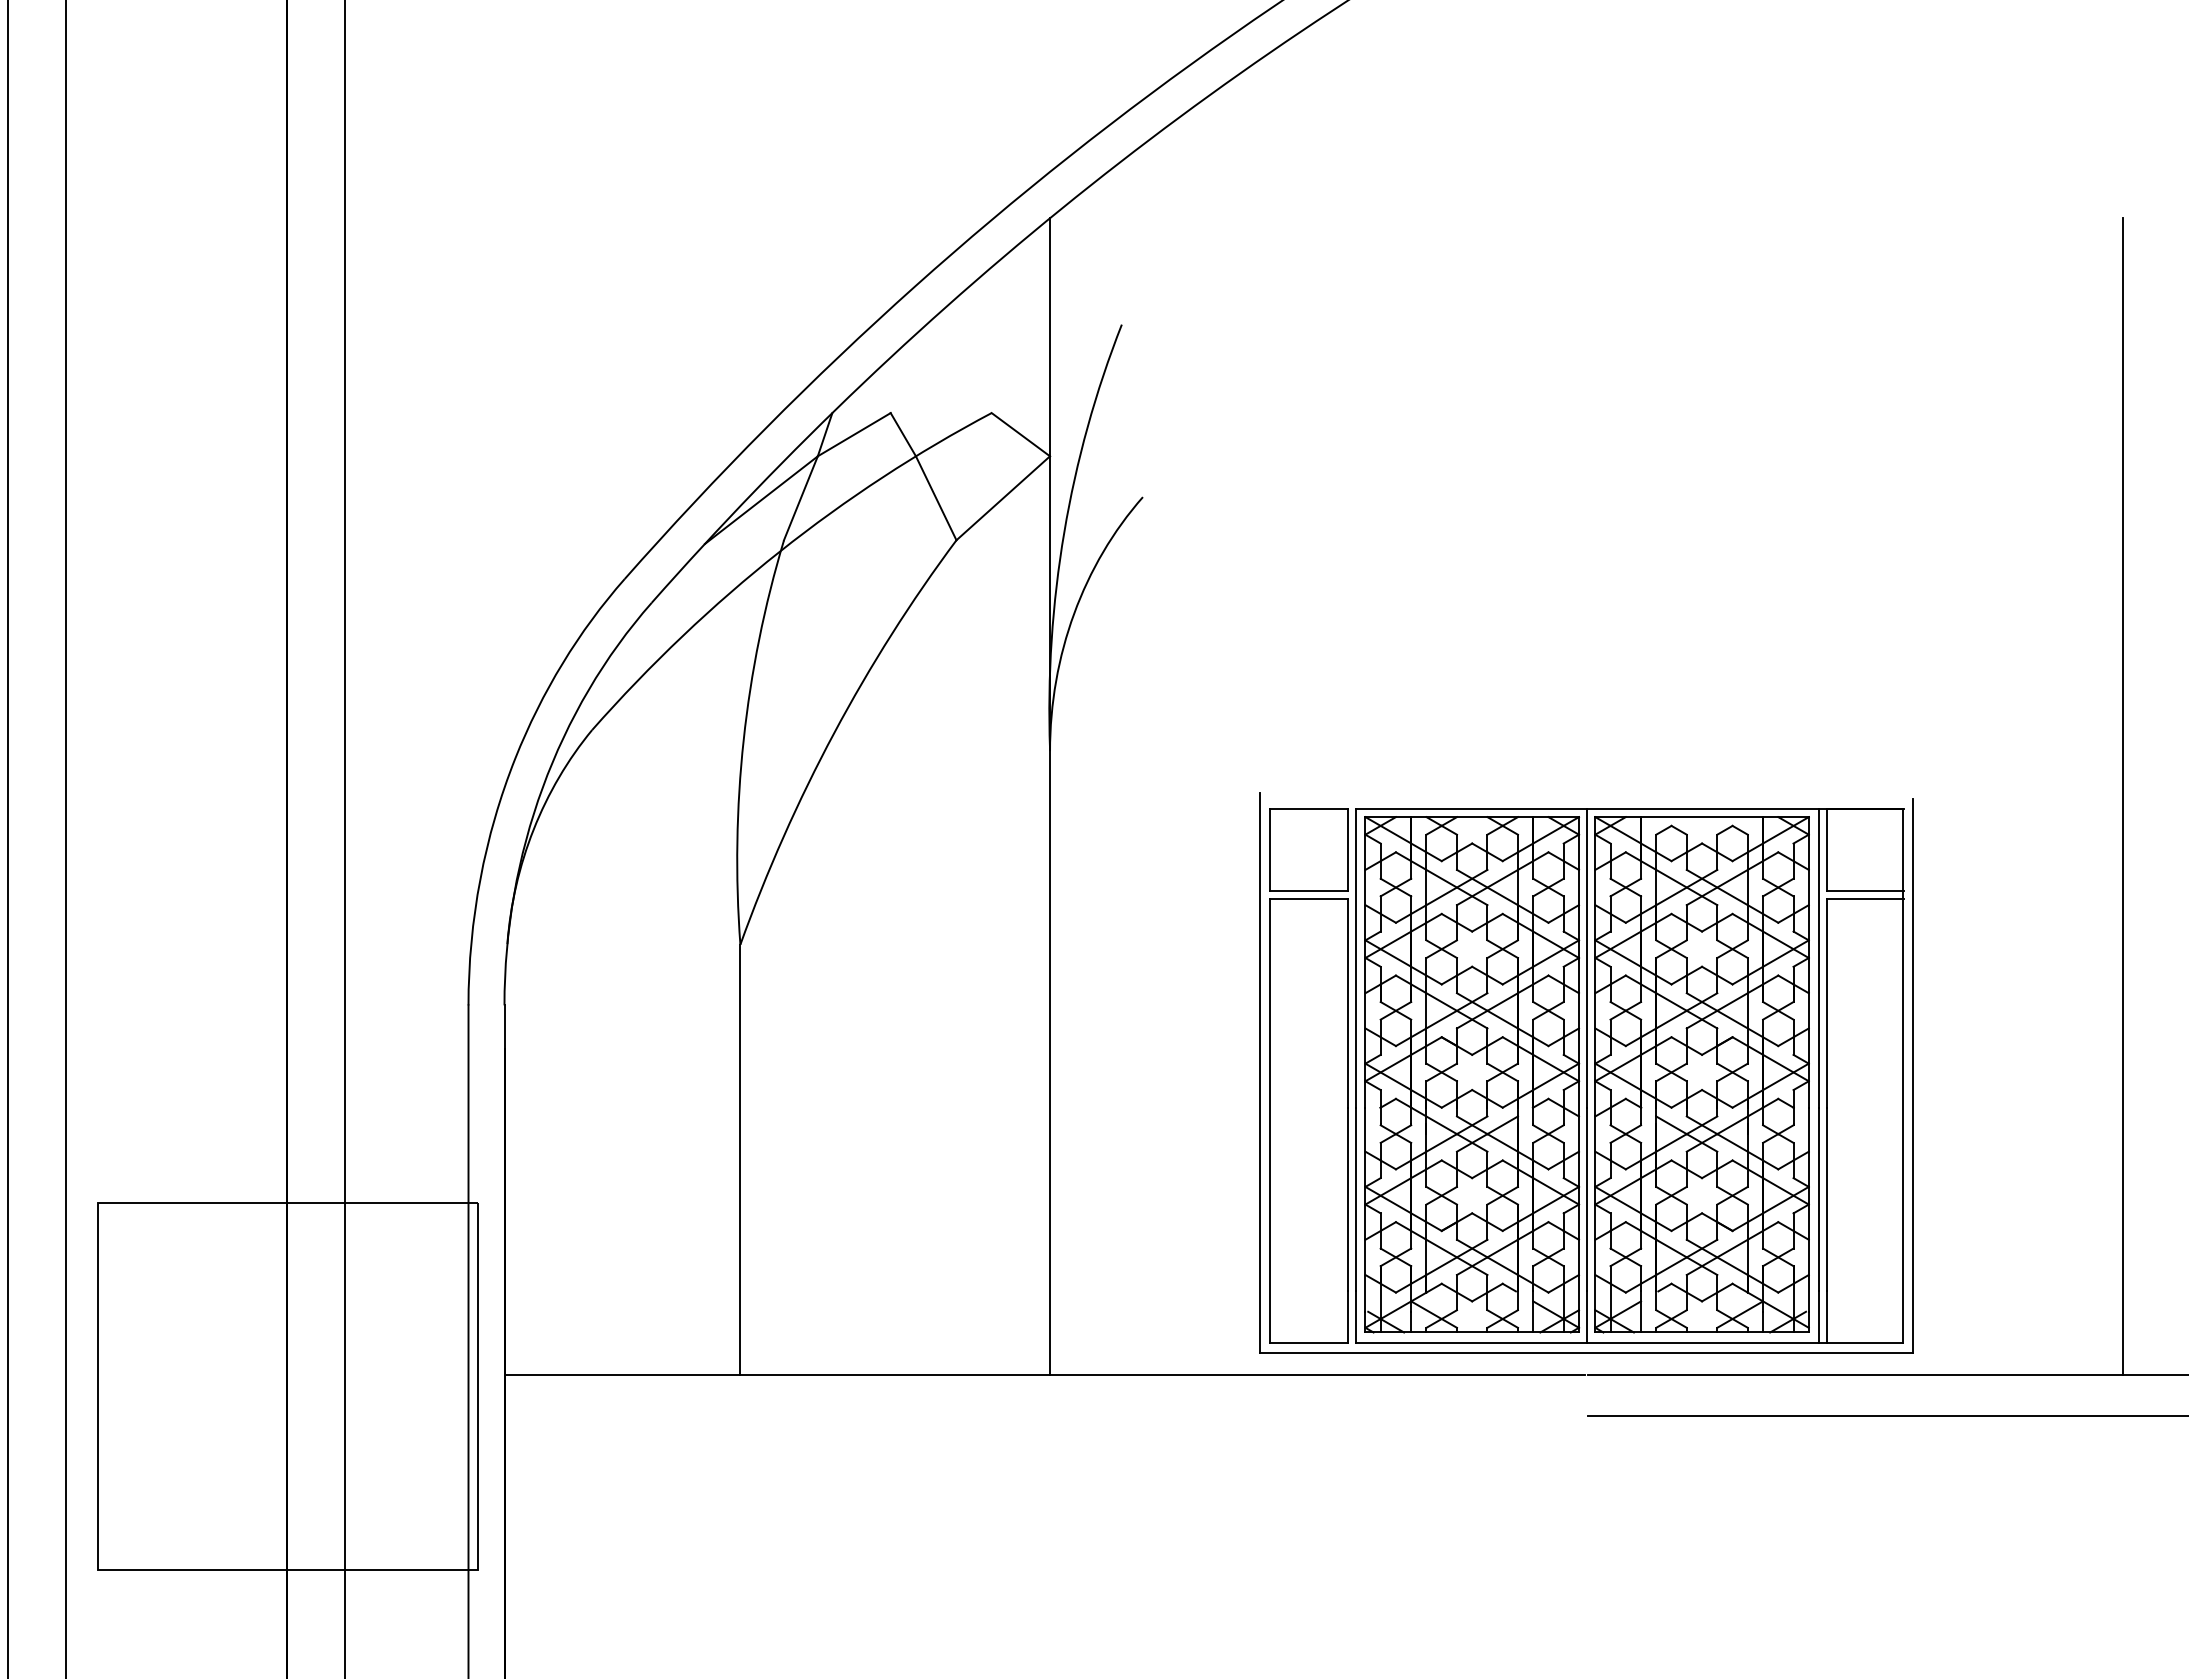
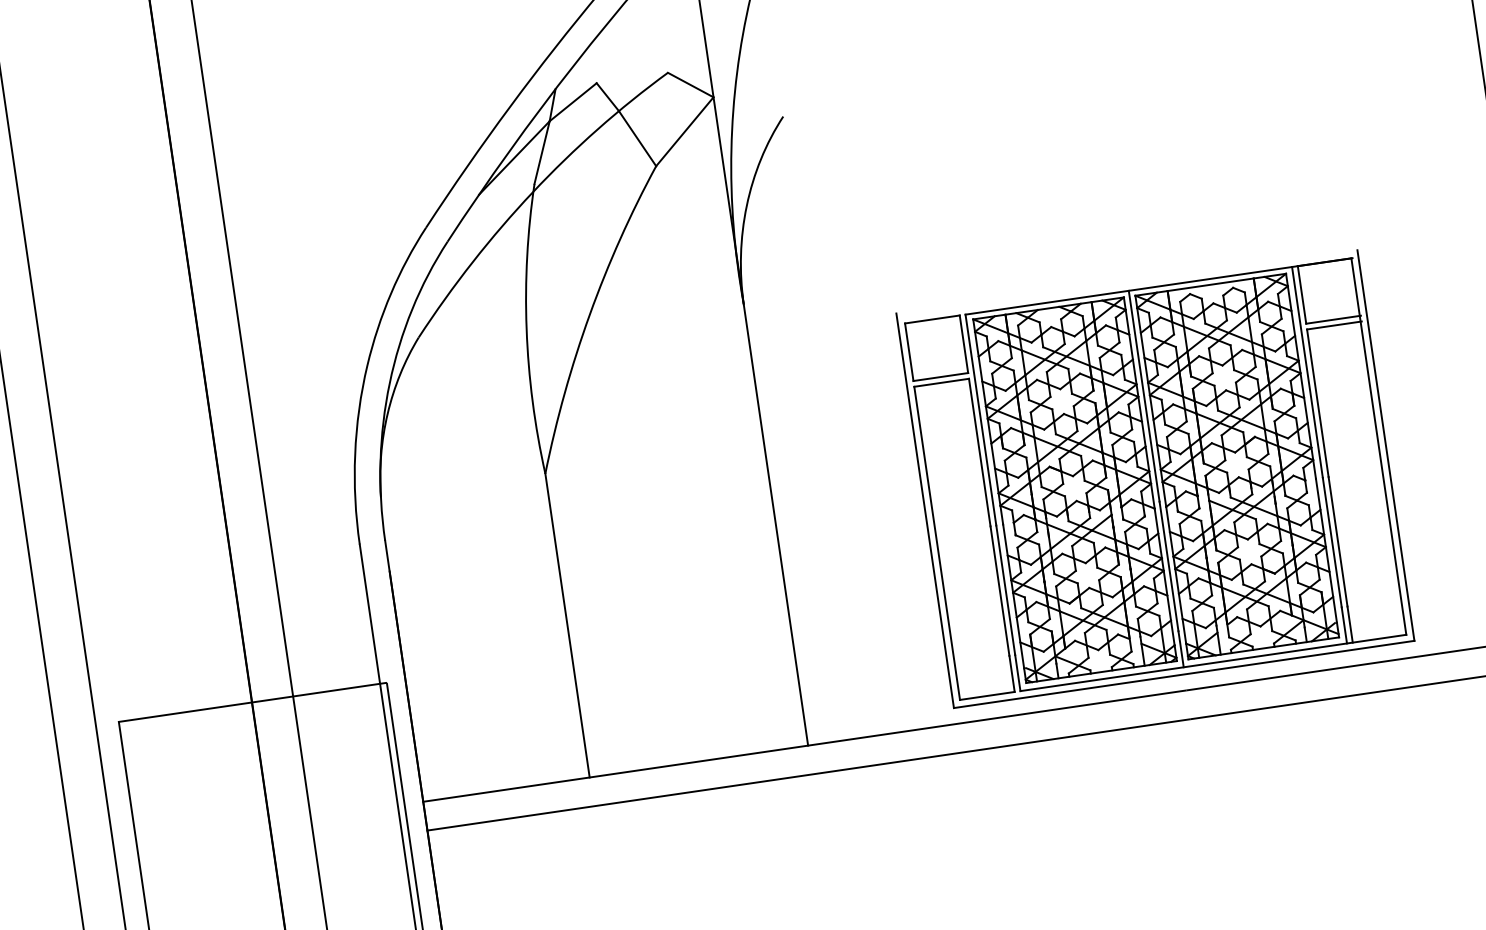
line: (1044, 1416) -> (808, 775), added

